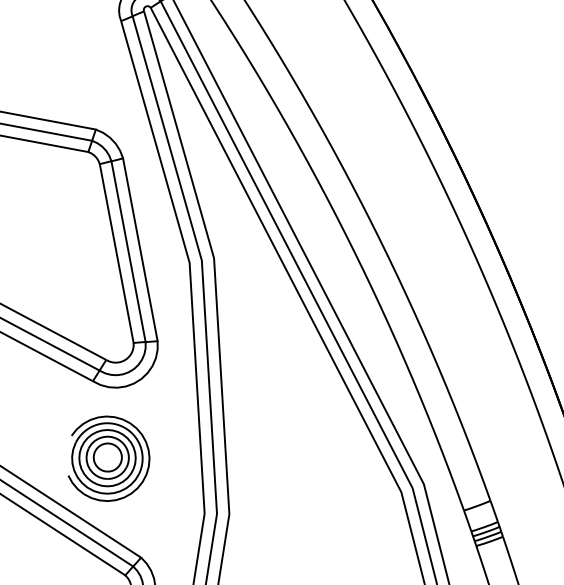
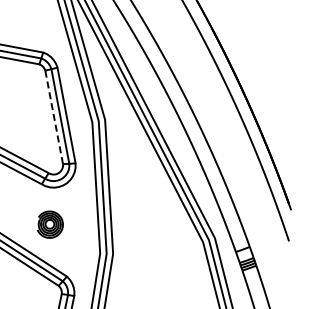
line: (117, 253) -> (54, 117), solid -> dashed
part: (109, 458) -> (50, 224), size x0.6

